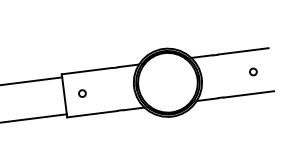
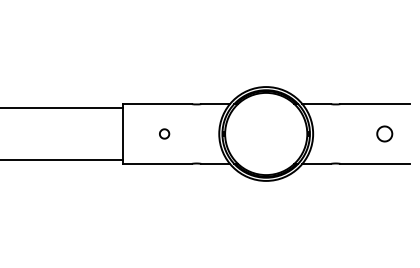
part: (253, 71) -> (384, 133), size x1.6
part: (82, 93) -> (164, 133), moved

